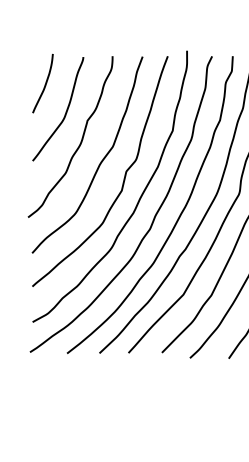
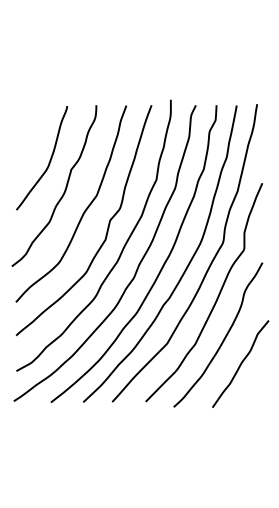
curve: (44, 83) -> (28, 132), removed

